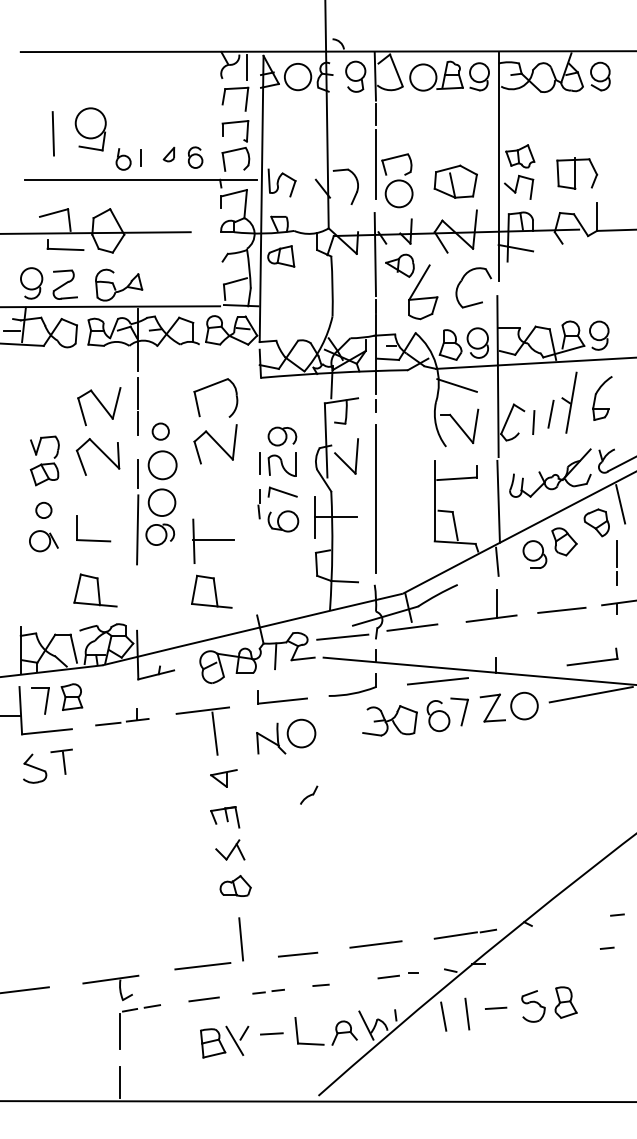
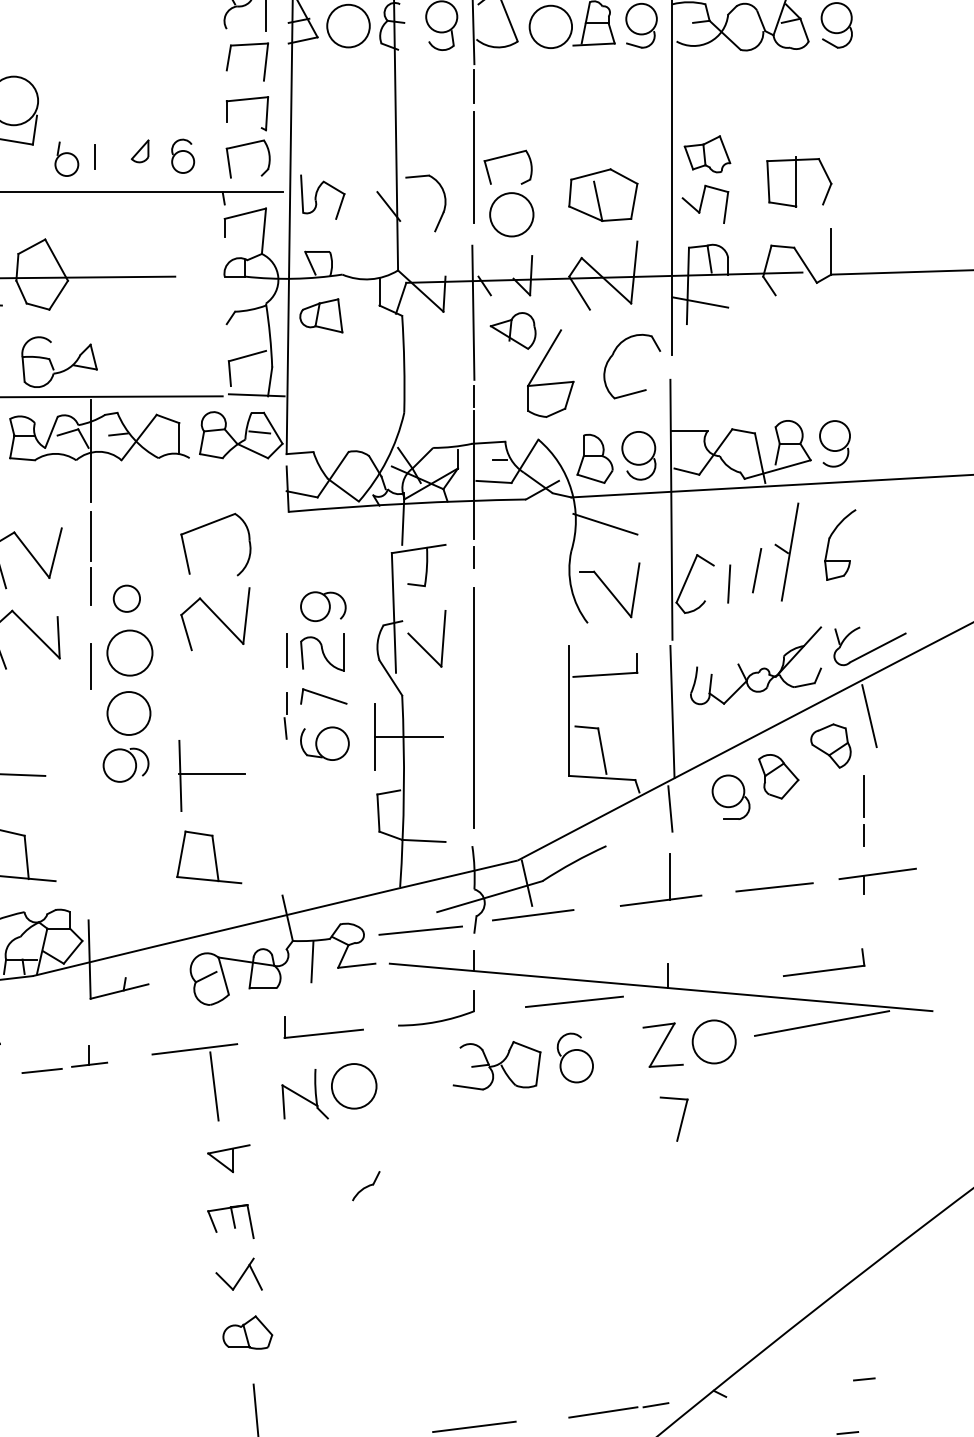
line: (137, 529) -> (89, 756), removed
part: (459, 711) -> (673, 1118), moved

